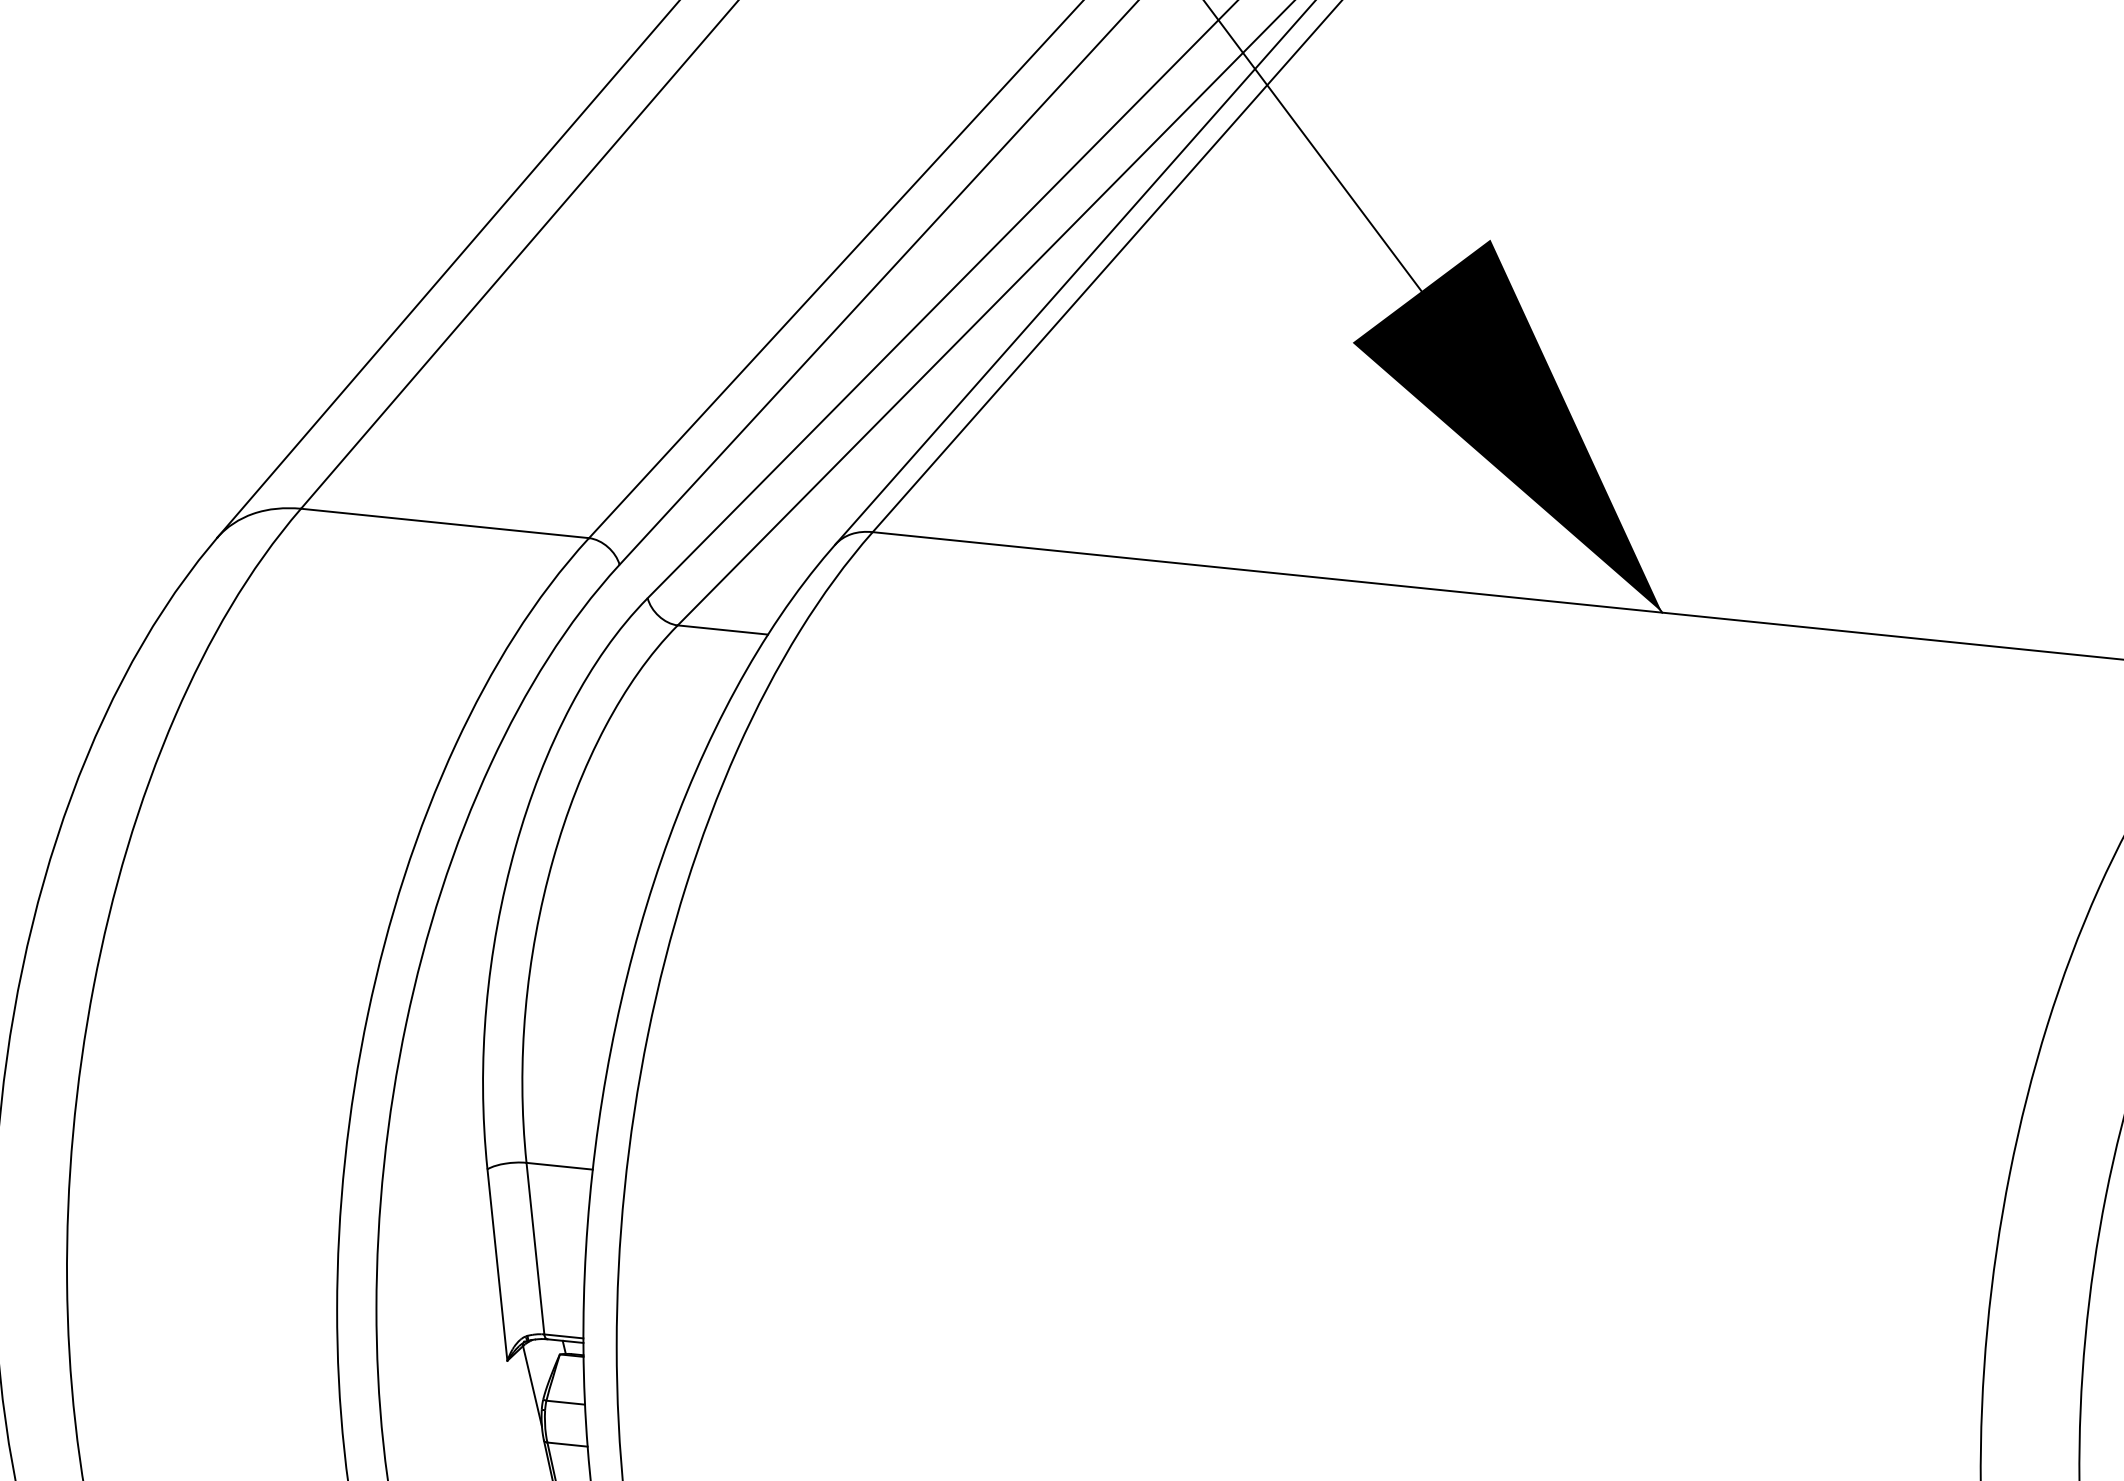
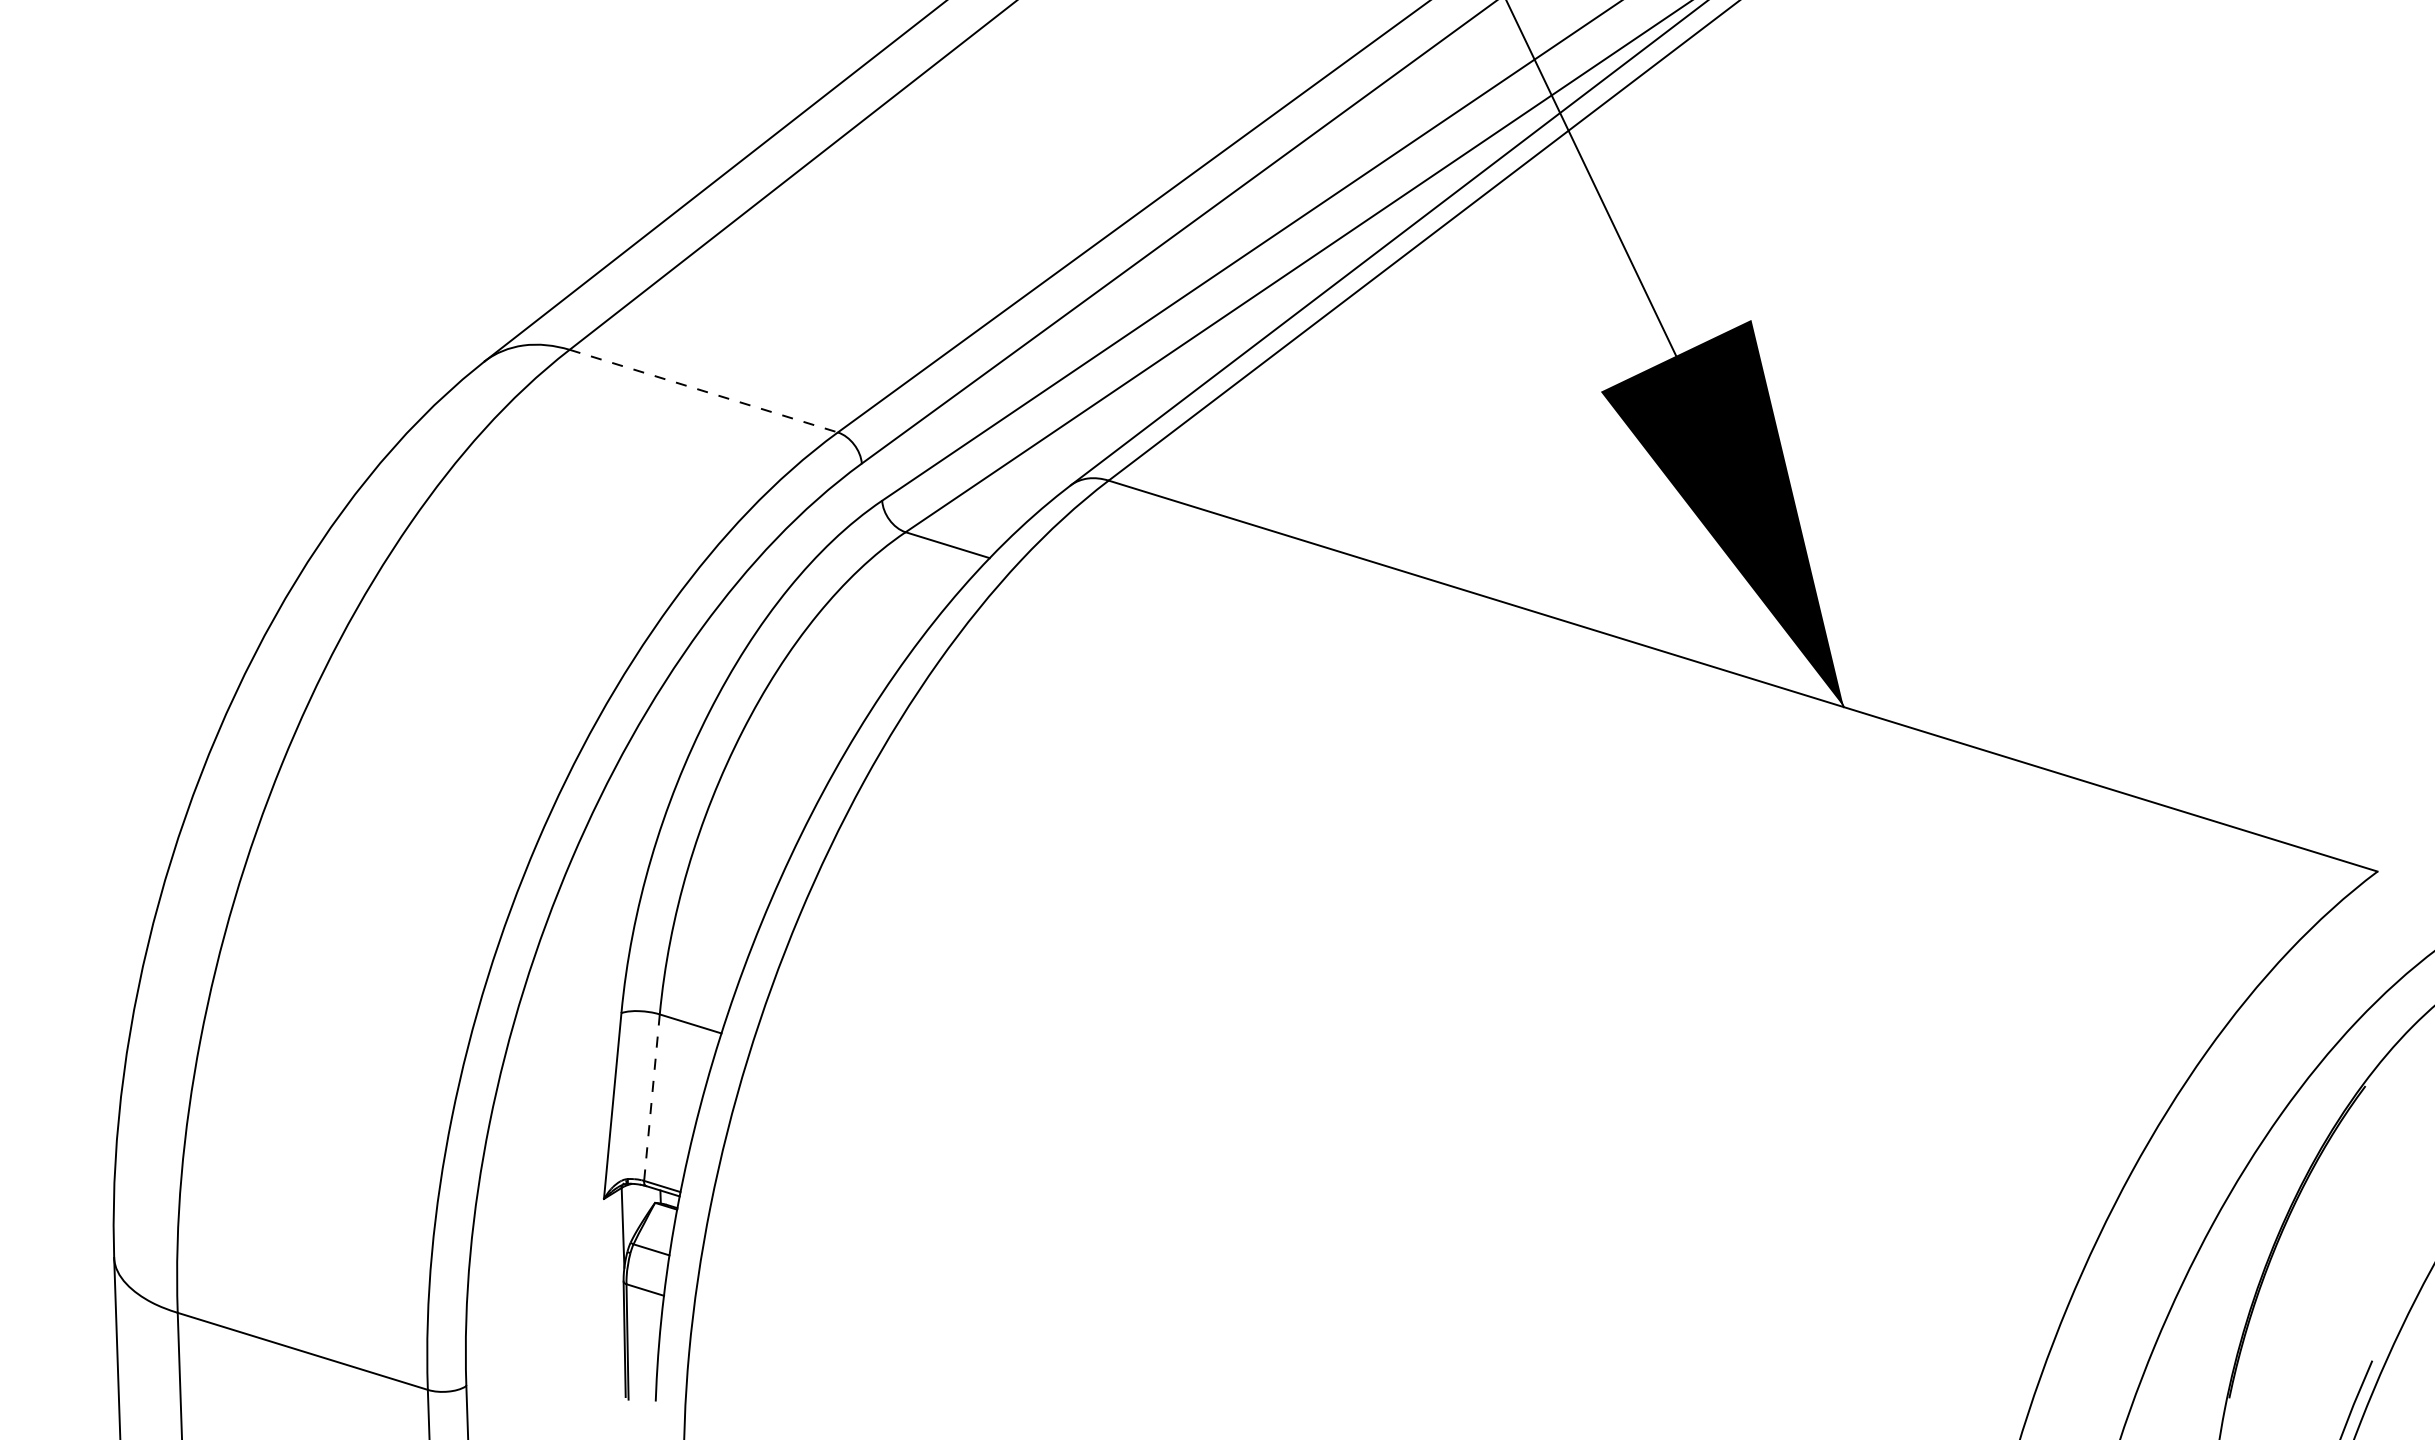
line: (445, 523) -> (704, 391), solid -> dashed
line: (534, 1248) -> (651, 1097), solid -> dashed

